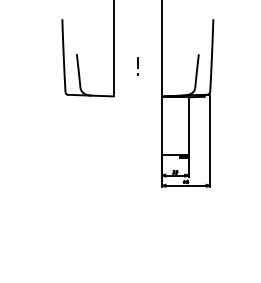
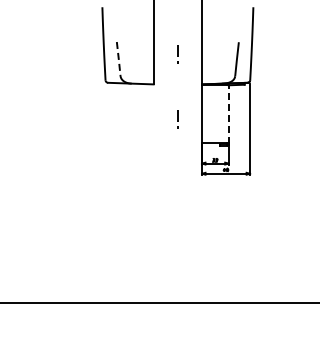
line: (78, 71) -> (118, 59), solid -> dashed
line: (188, 126) -> (228, 114), solid -> dashed
line: (137, 131) -> (177, 119), added

